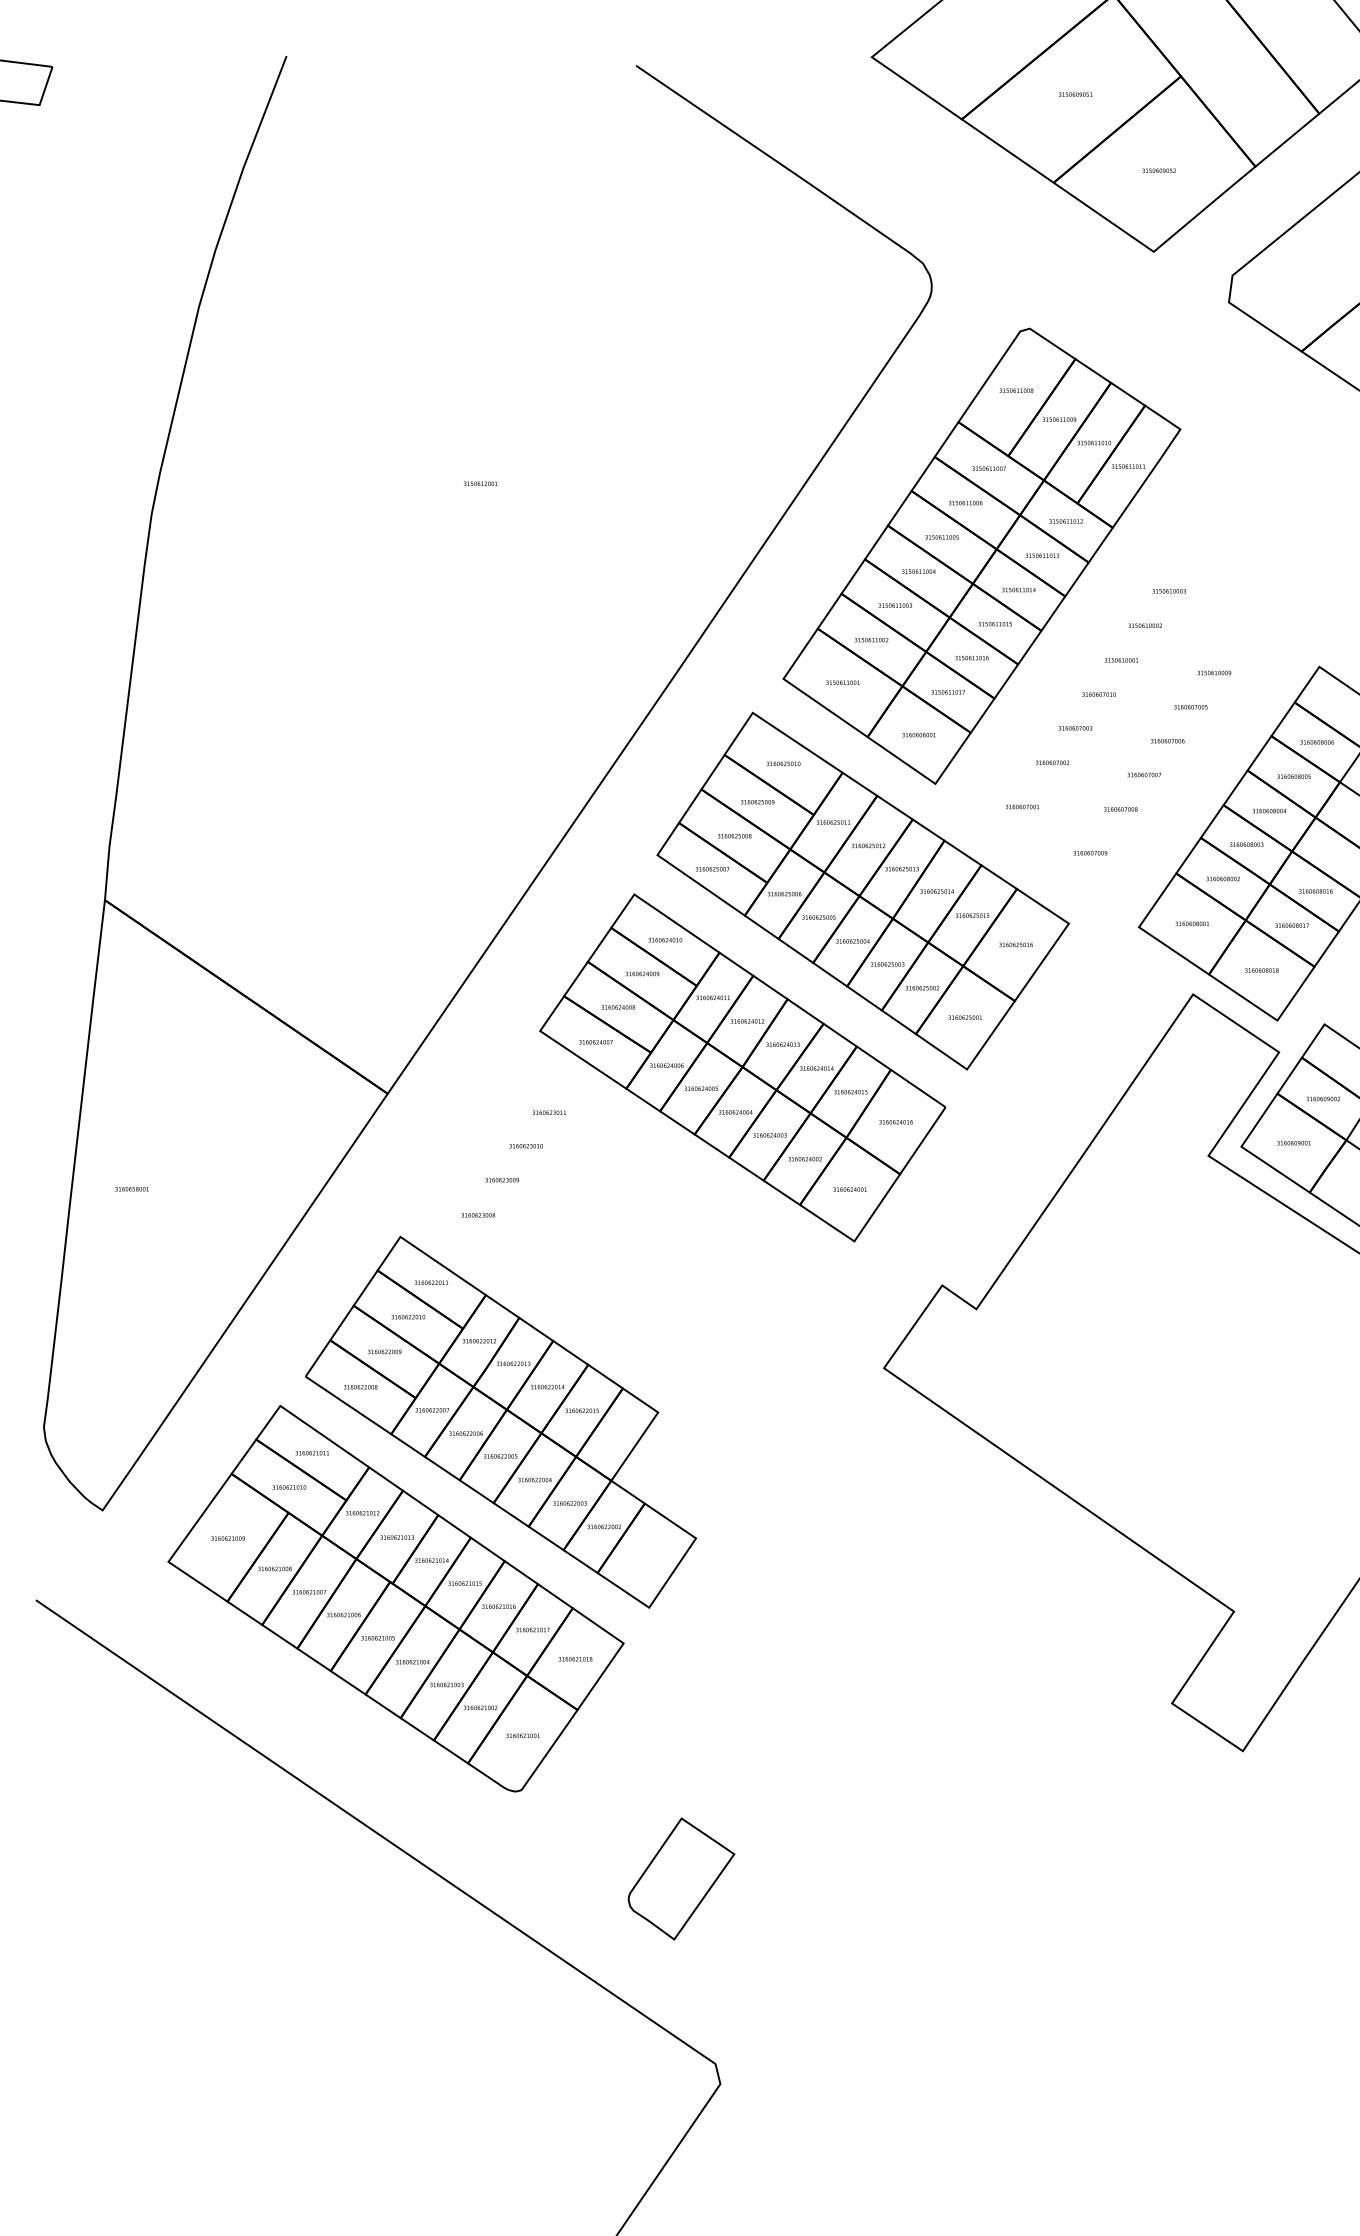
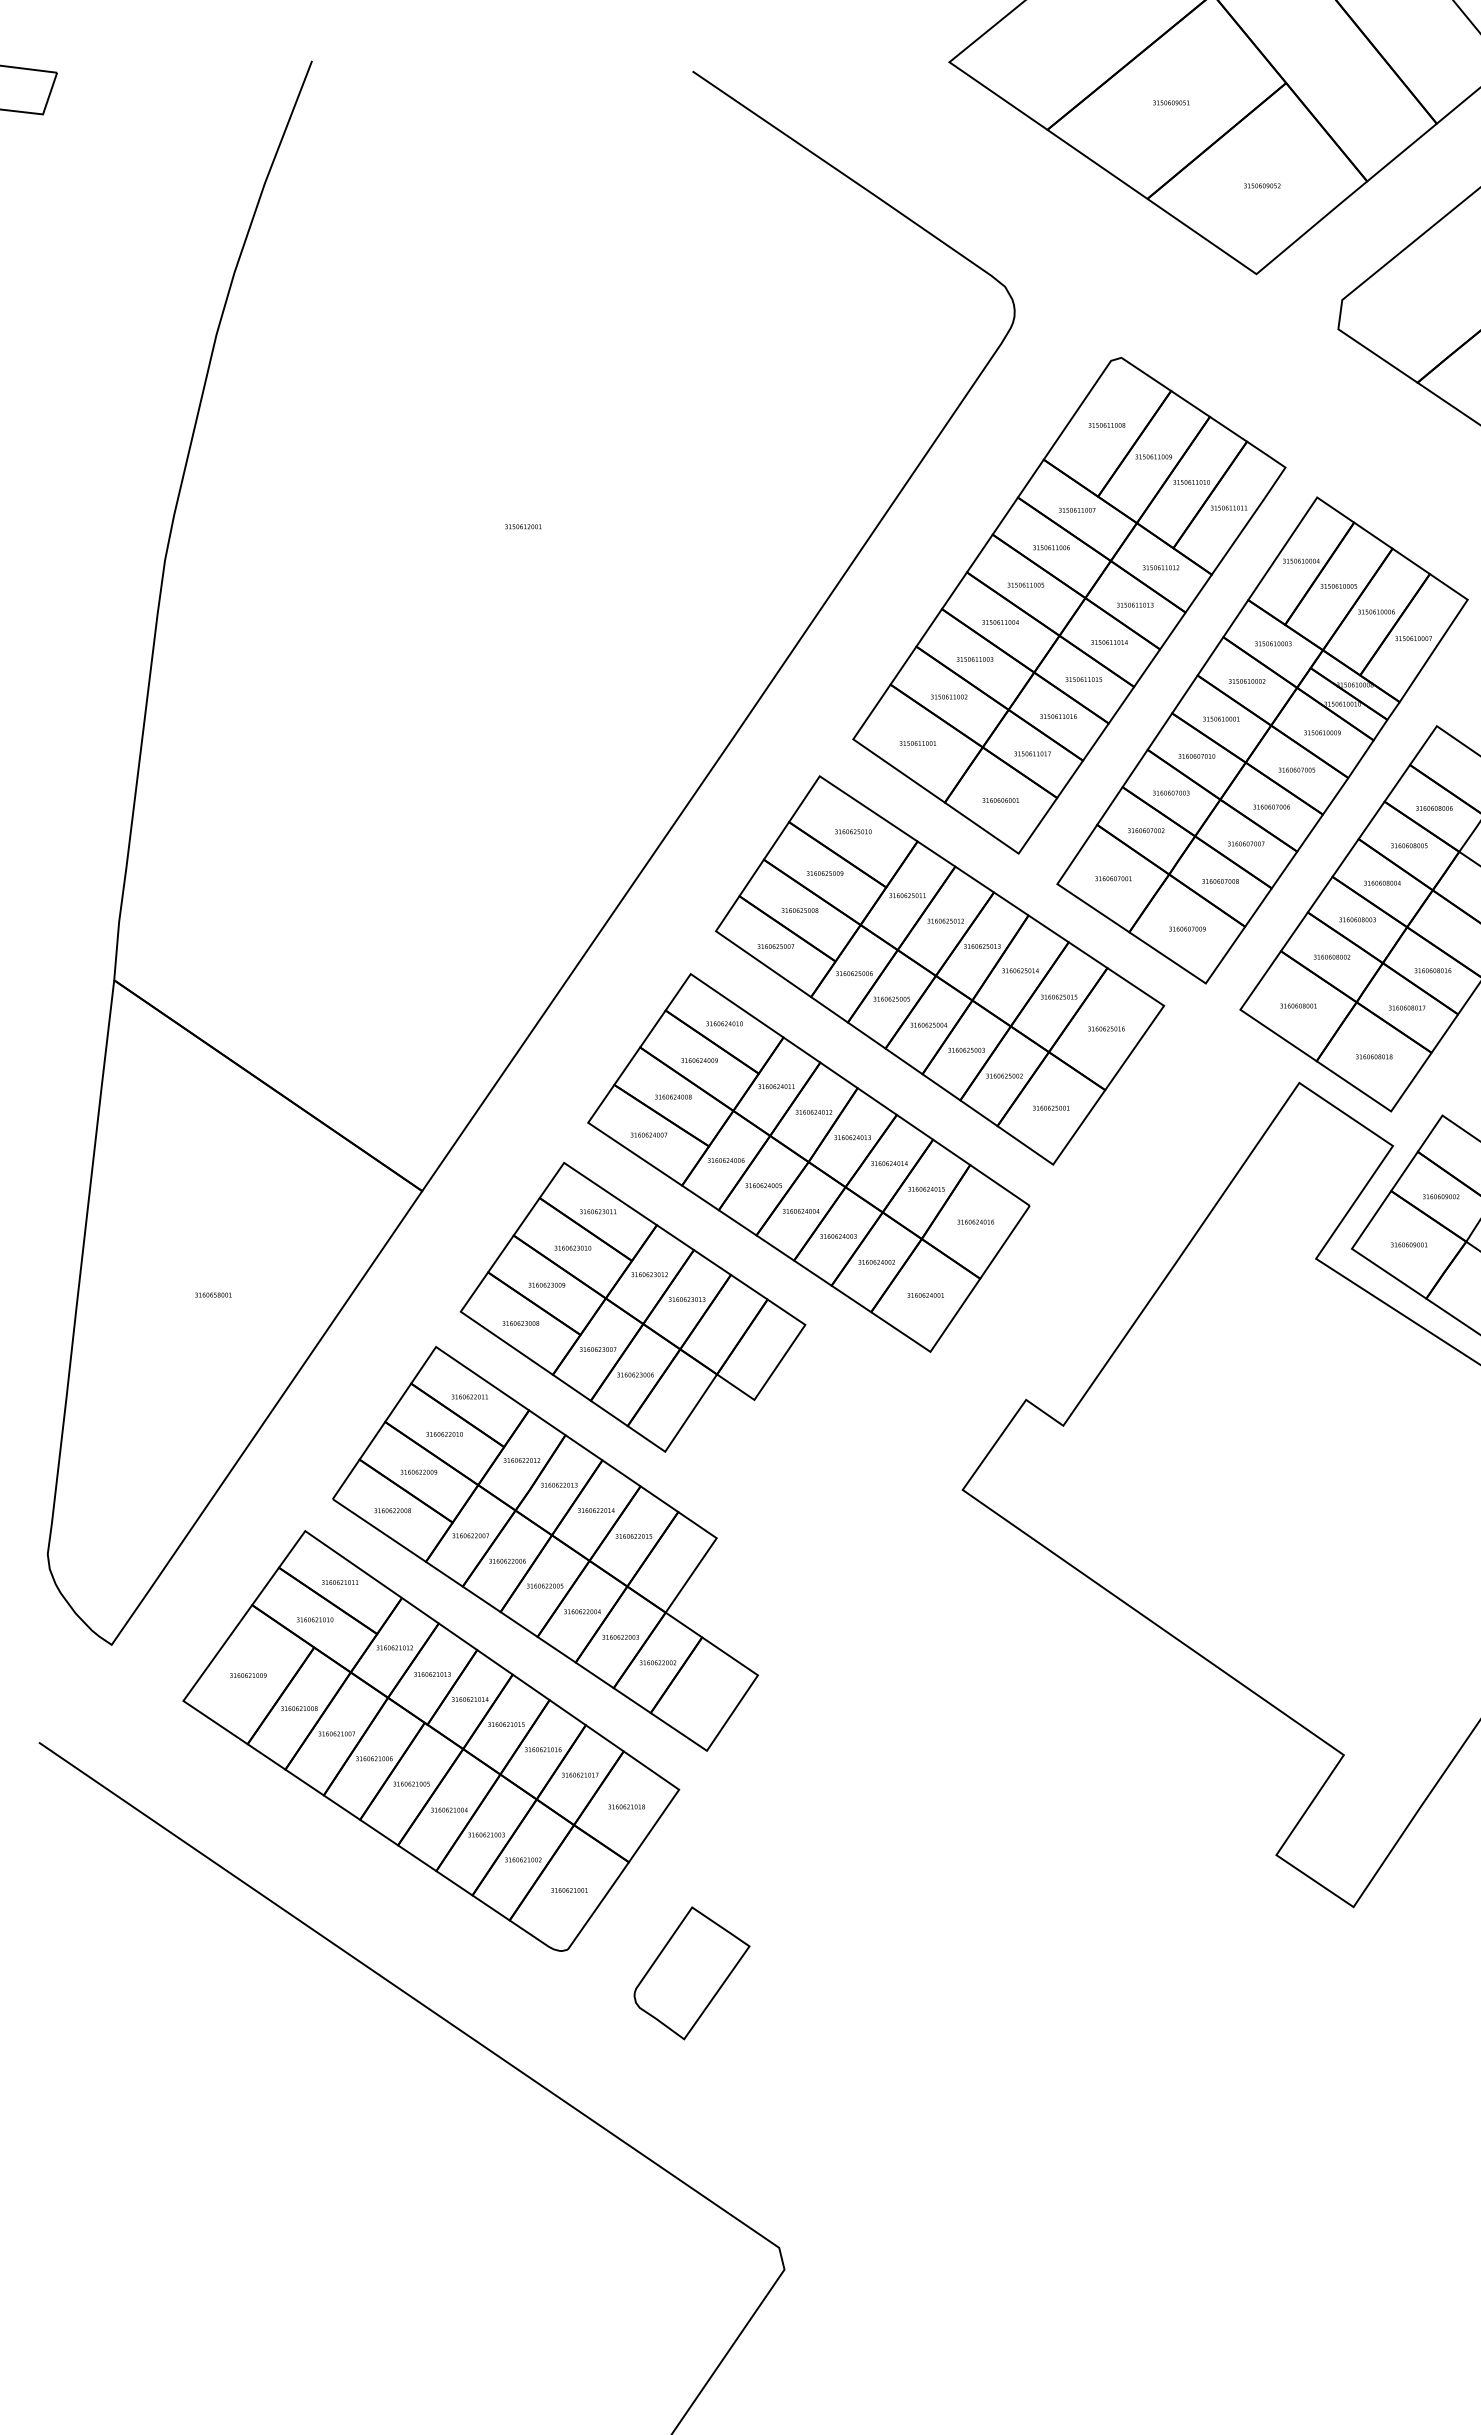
part: (1159, 679) -> (1262, 739), added
text: (131, 1189) -> (212, 1295), moved
part: (581, 1200) -> (633, 1307), added
part: (681, 1878) -> (692, 1972), moved

